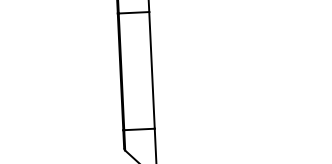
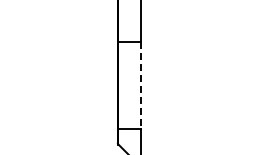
line: (152, 70) -> (141, 85), solid -> dashed

